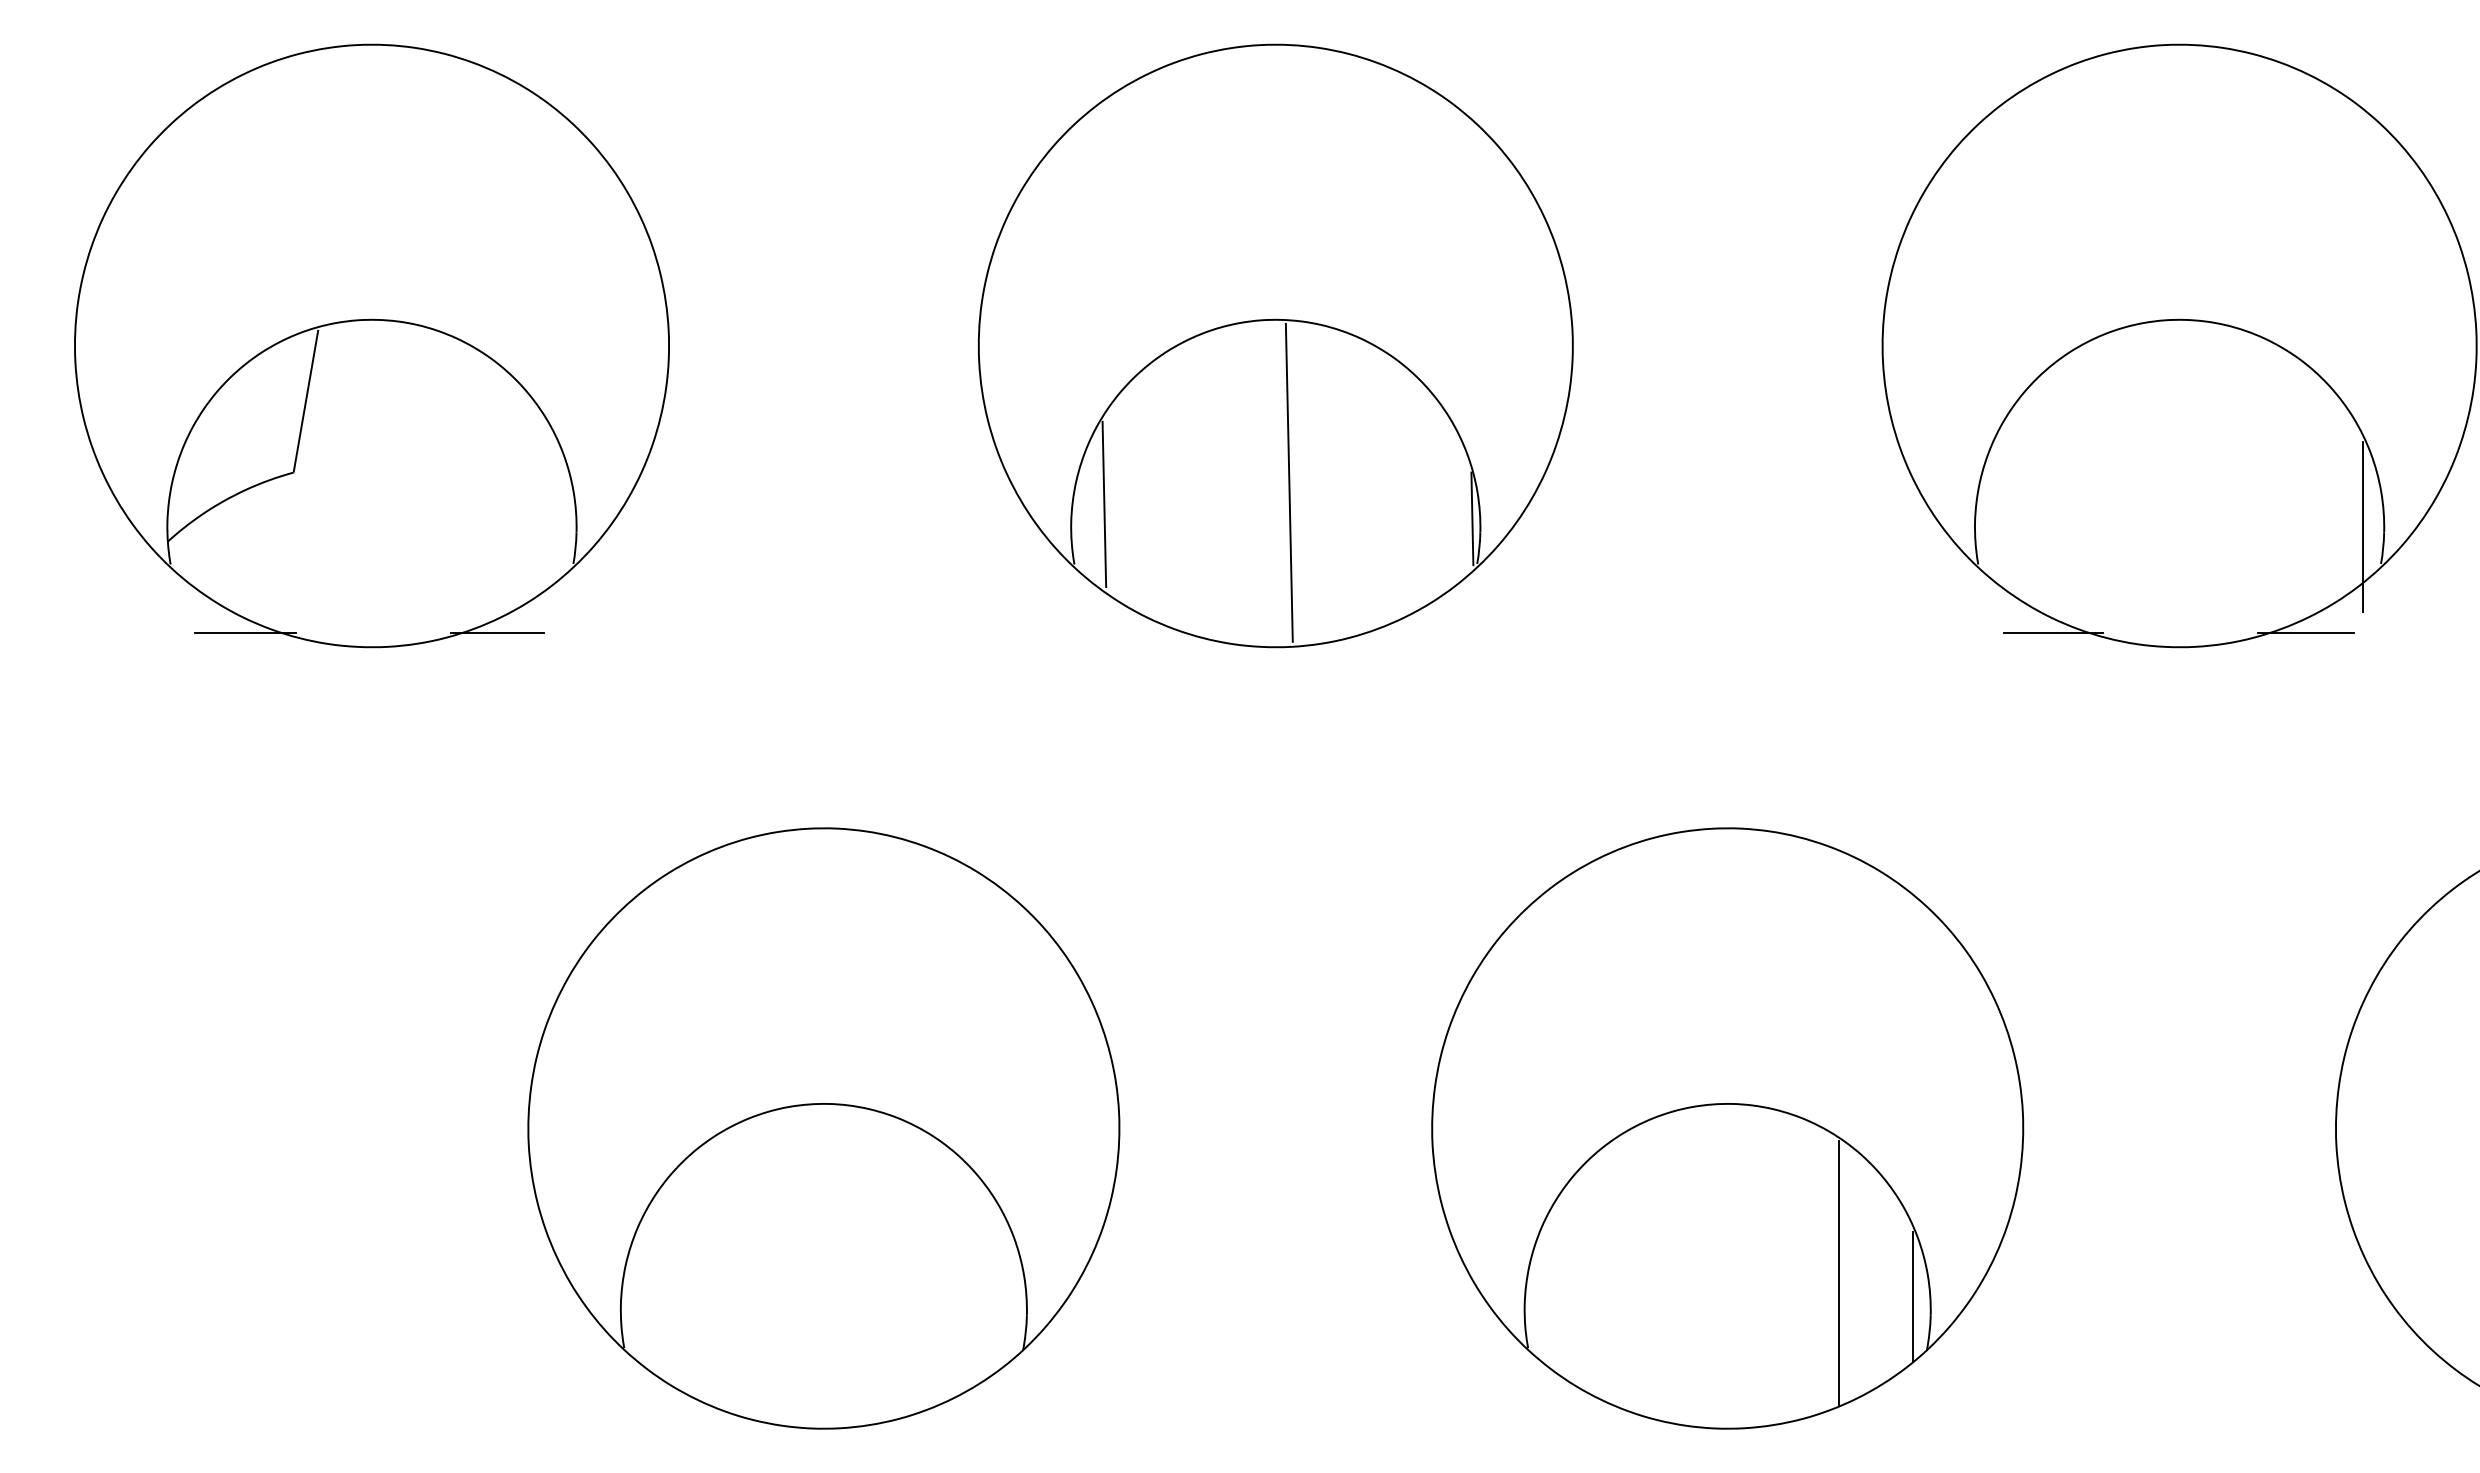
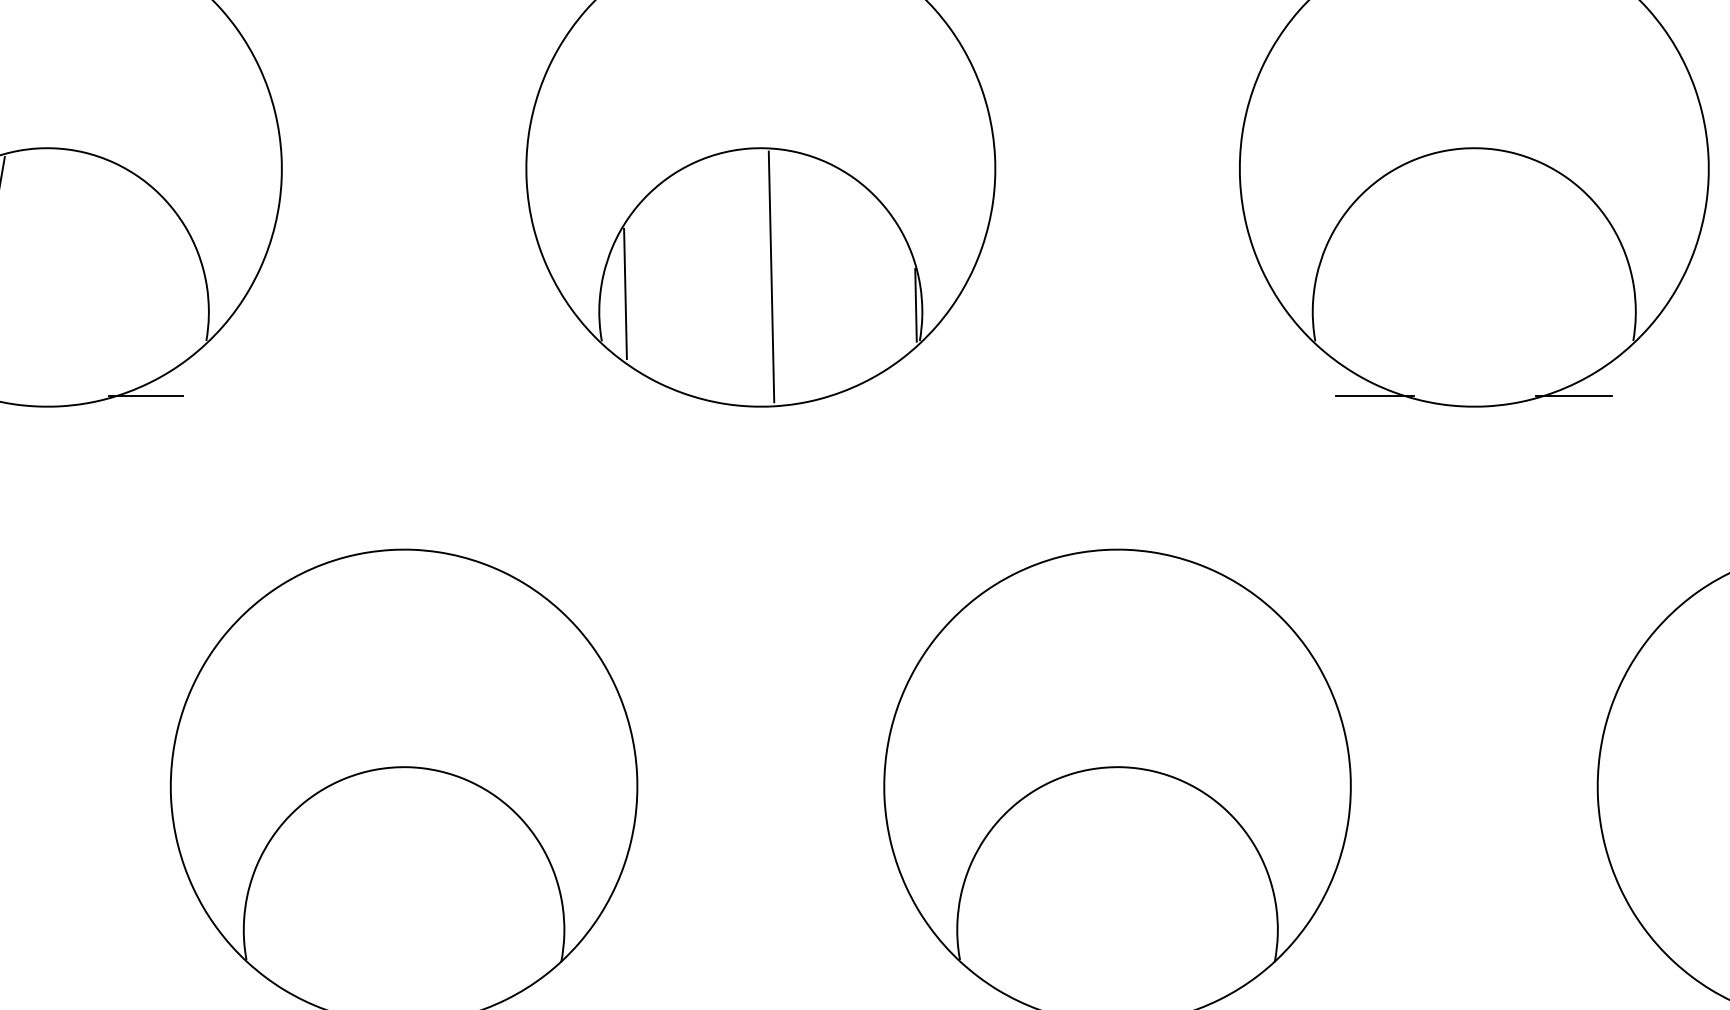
line: (2363, 527) -> (1619, 312), removed
line: (1838, 1272) -> (1205, 900), removed
line: (1912, 1297) -> (1263, 919), removed

